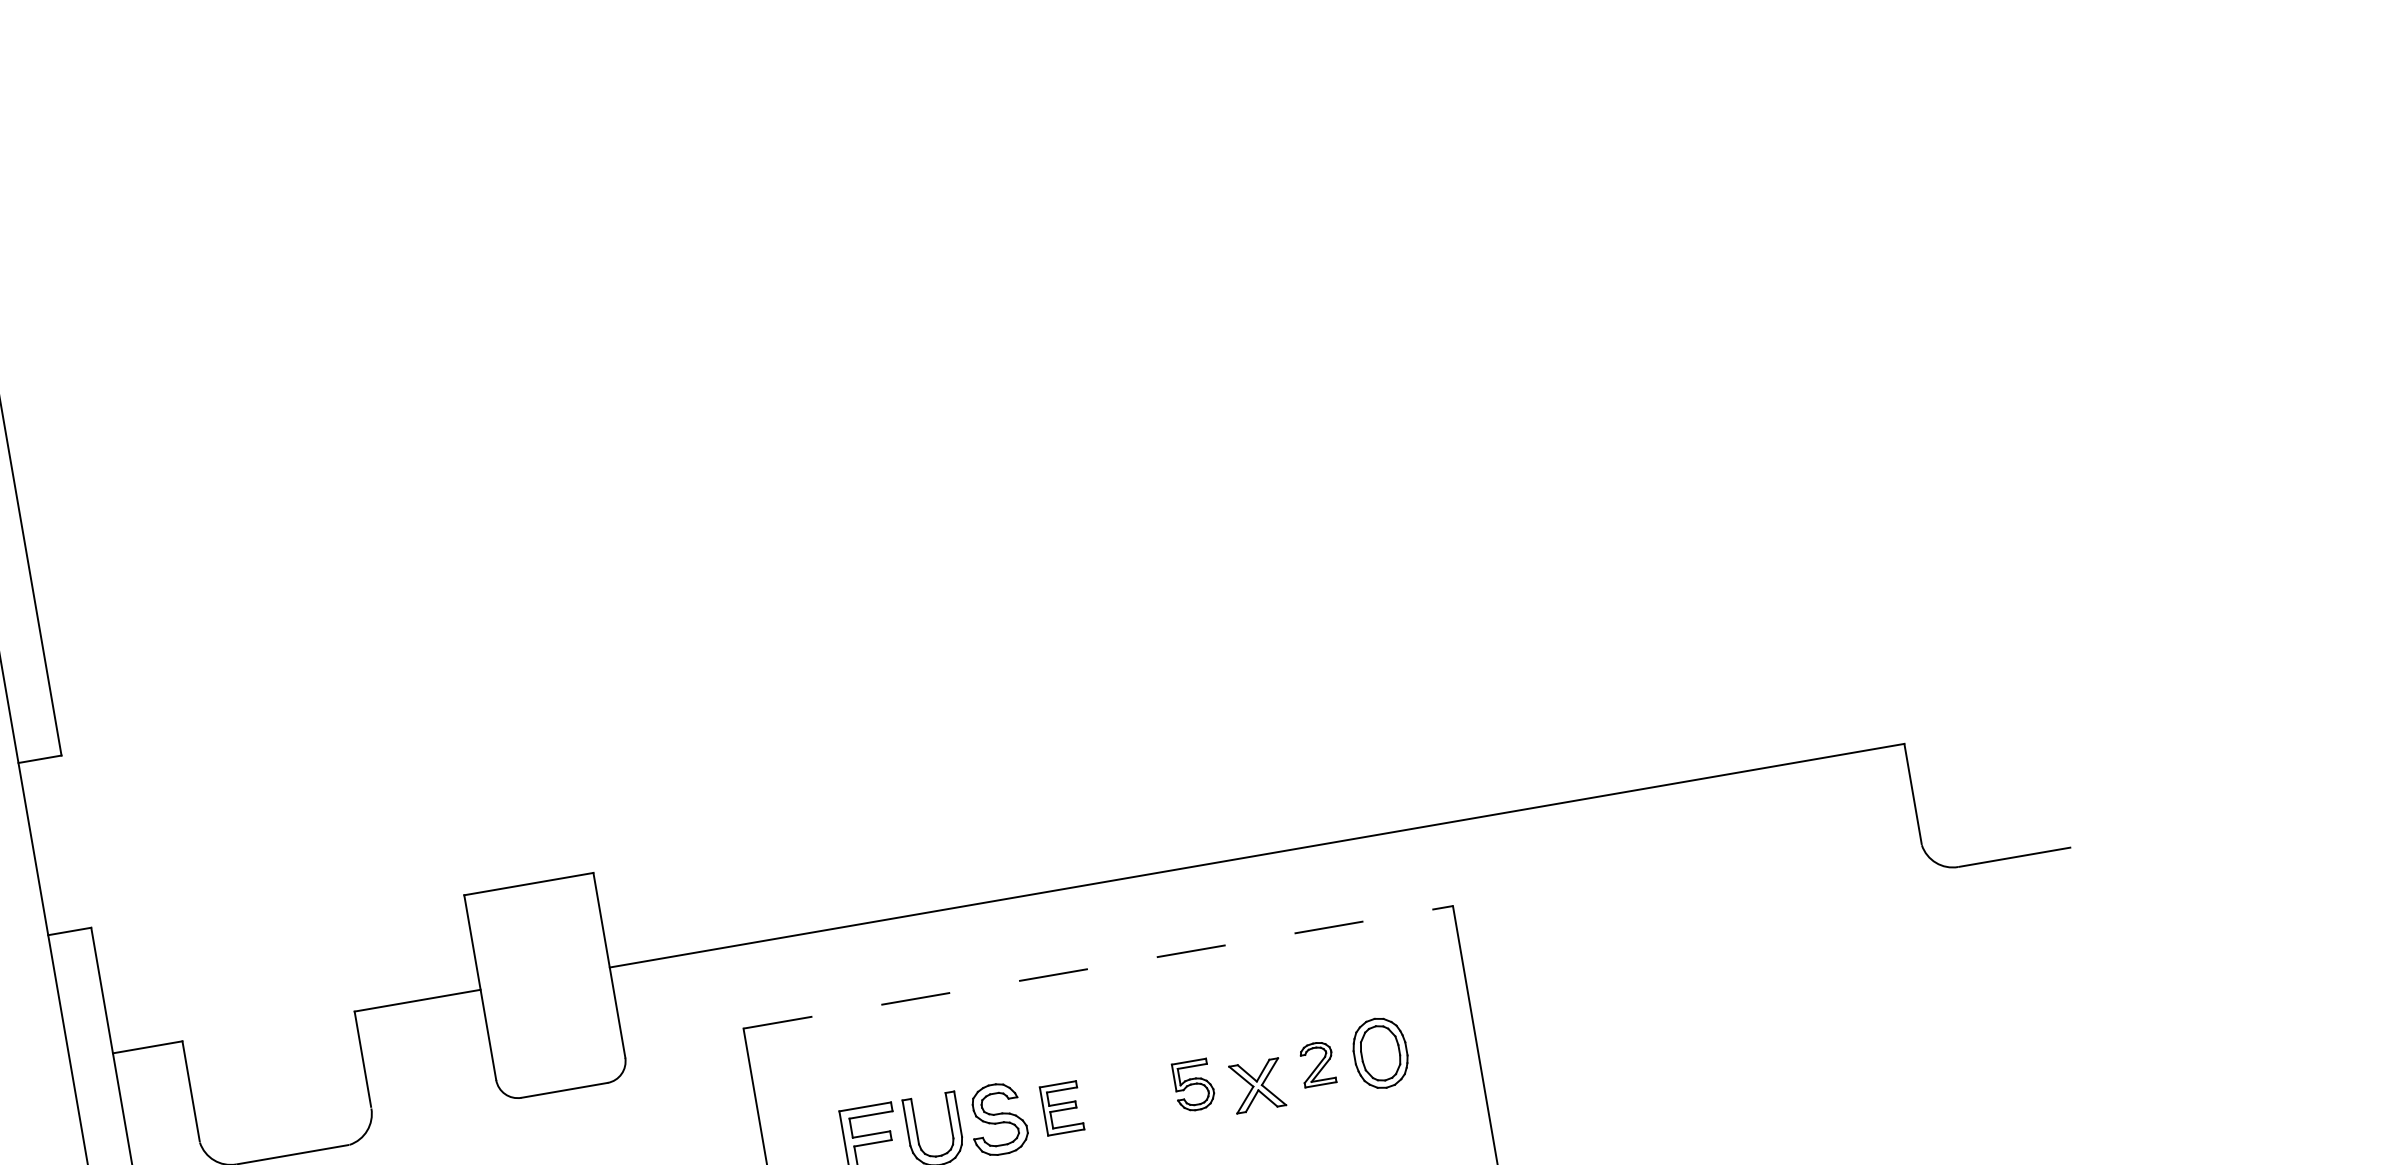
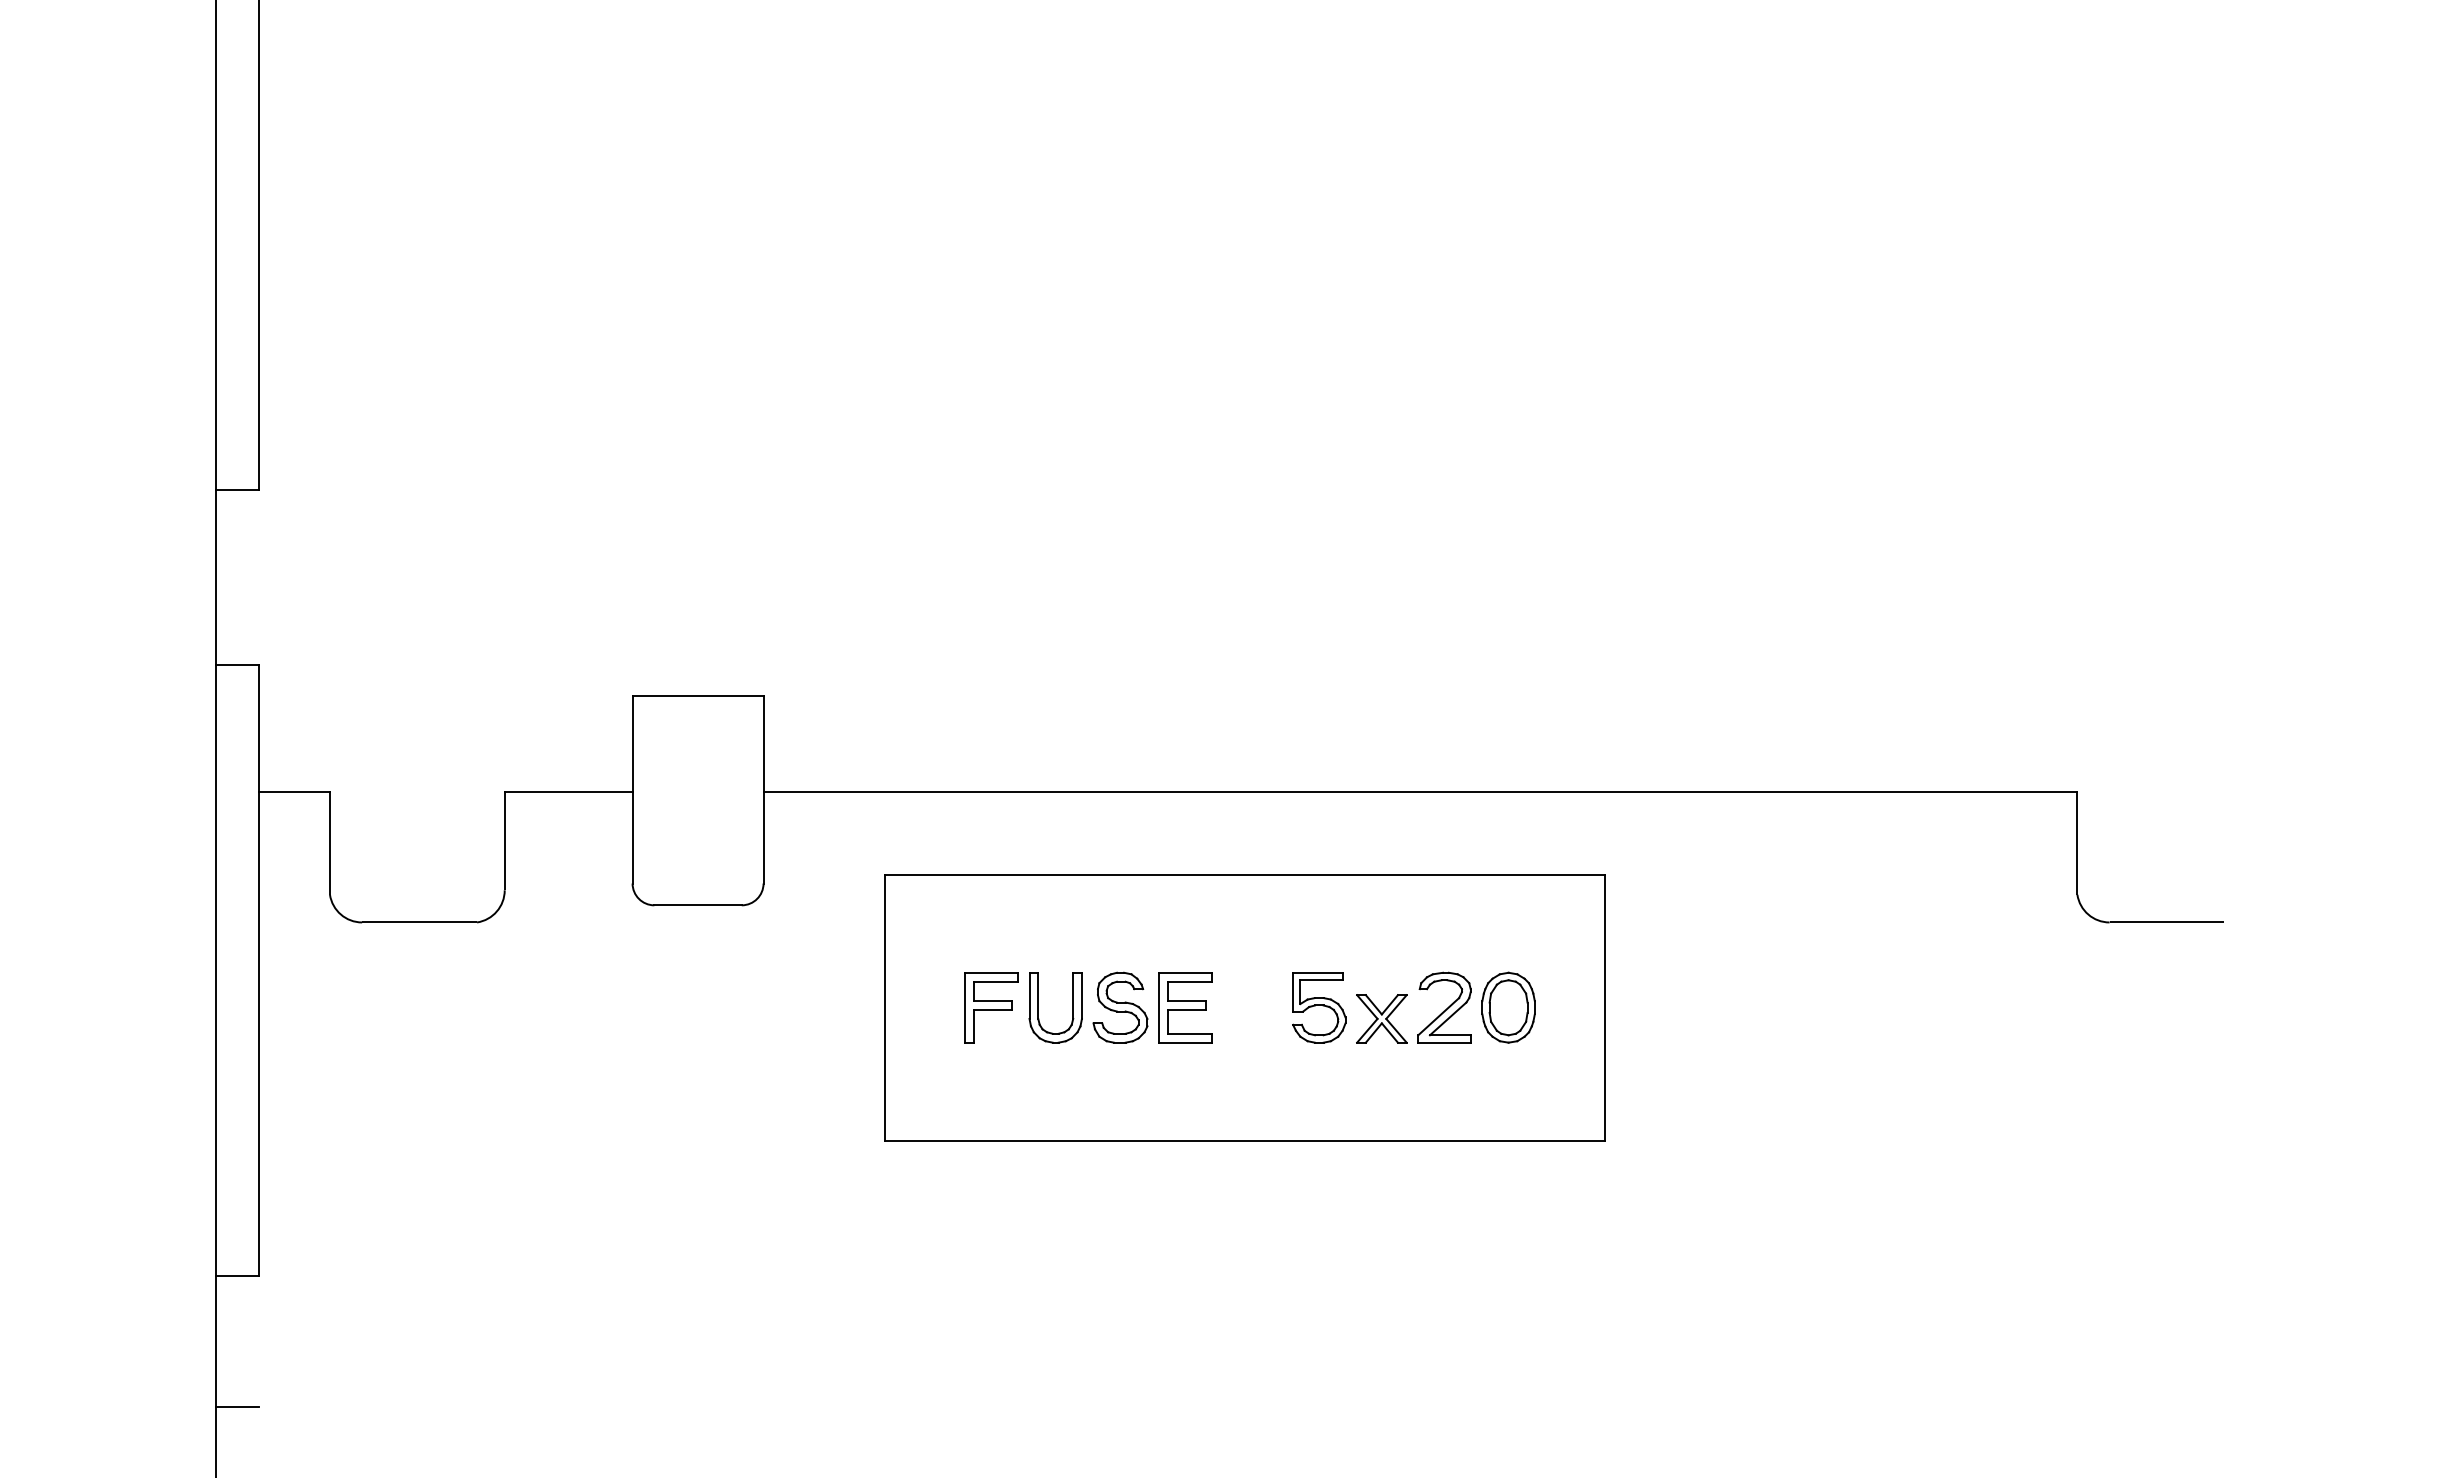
line: (1098, 966) -> (1245, 874), dashed -> solid
part: (1317, 1064) -> (1444, 1007), size x1.67
part: (1194, 1085) -> (1319, 1007), size x1.43
part: (1062, 1108) -> (1185, 1007), size x1.43

